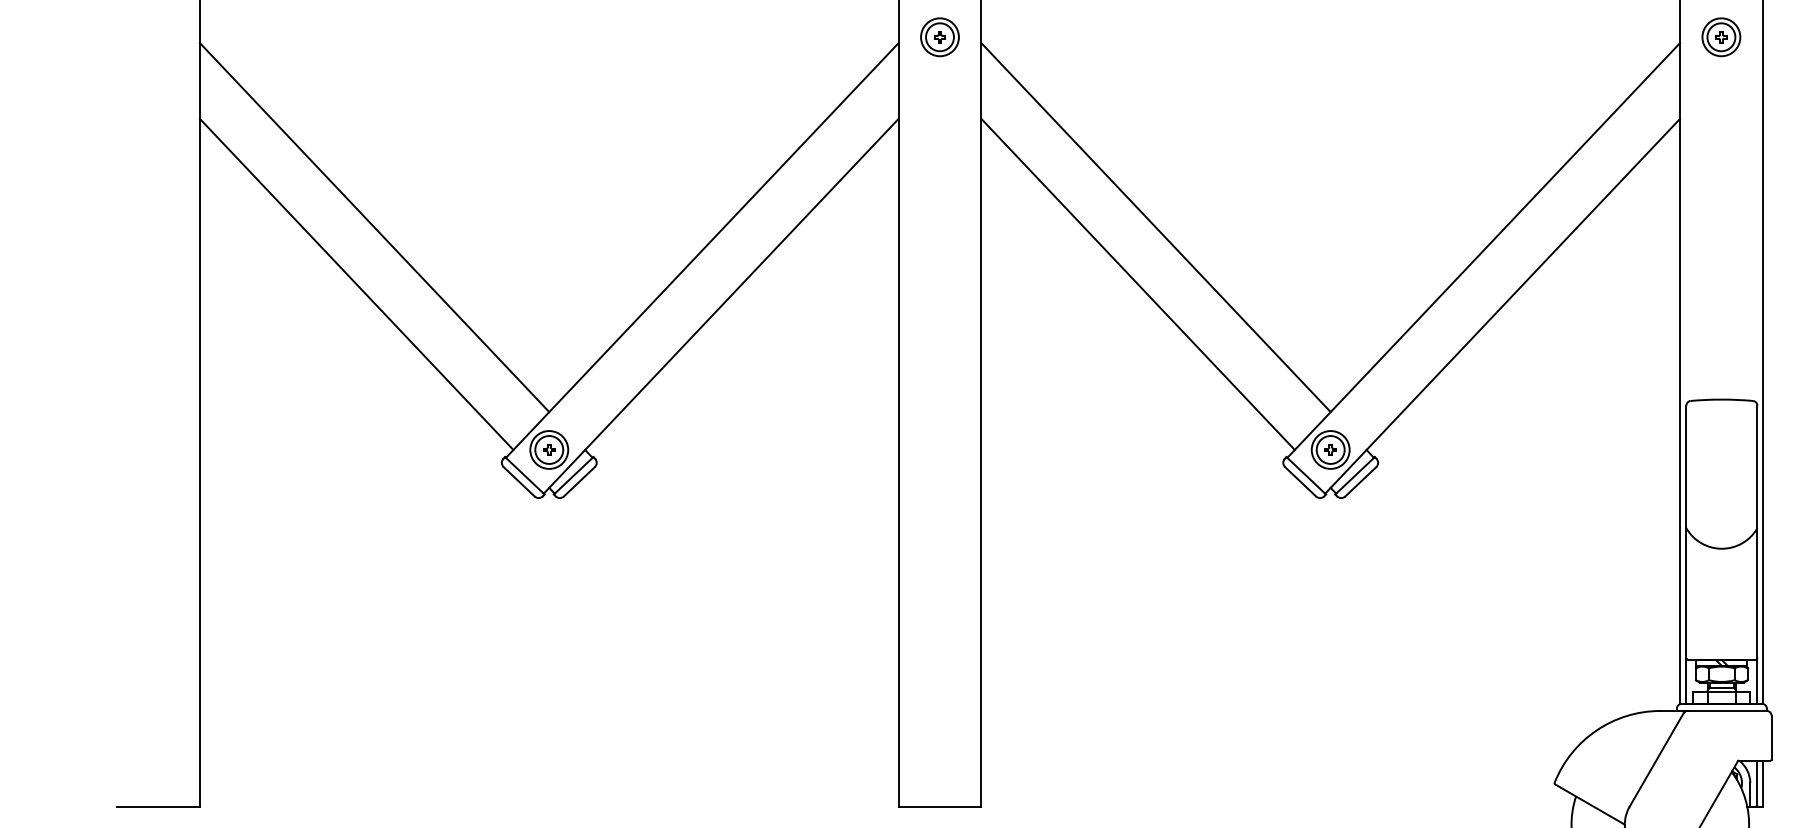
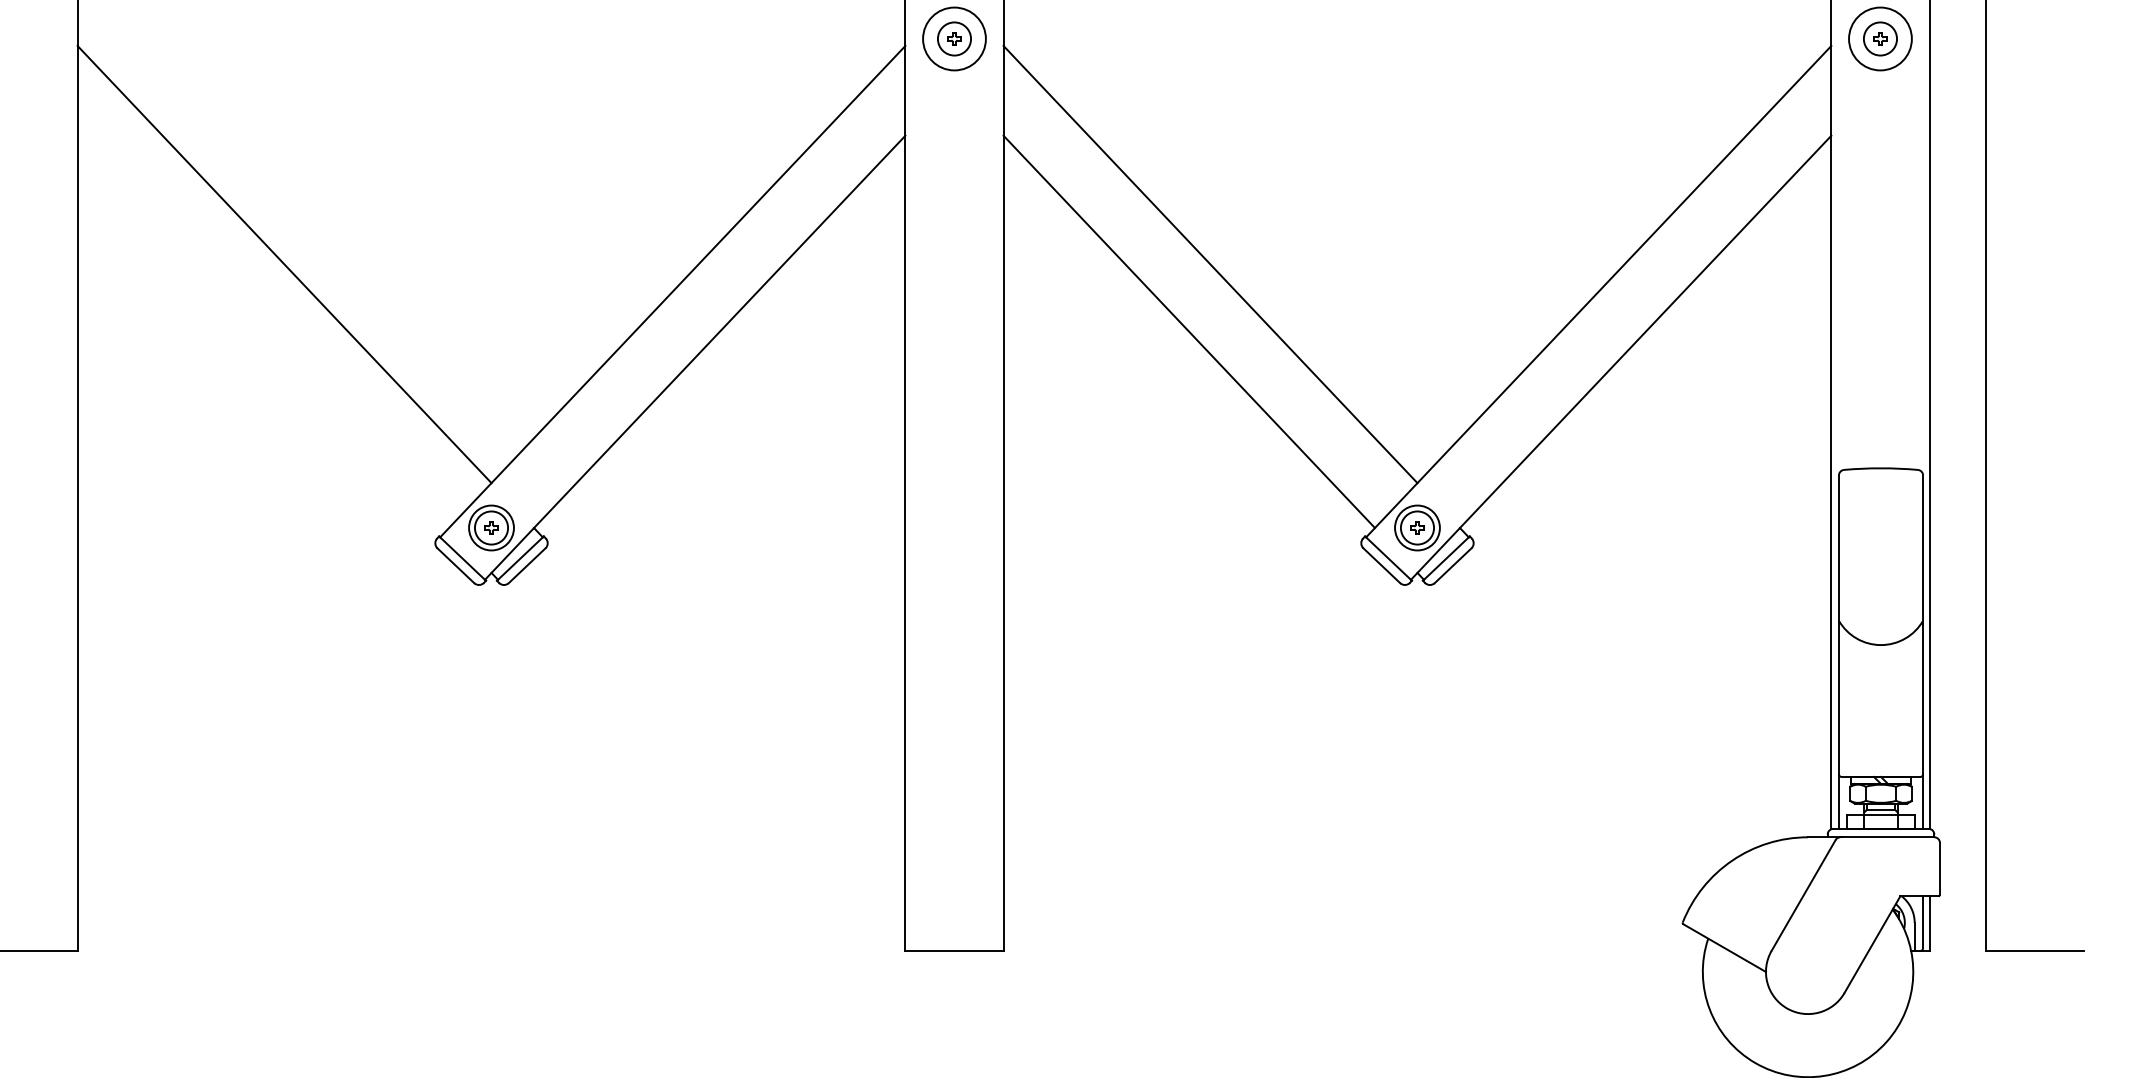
circle: (939, 36) -> (954, 38), size x1.4
circle: (1721, 36) -> (1880, 38), size x1.4
line: (356, 284) -> (263, 331), removed

